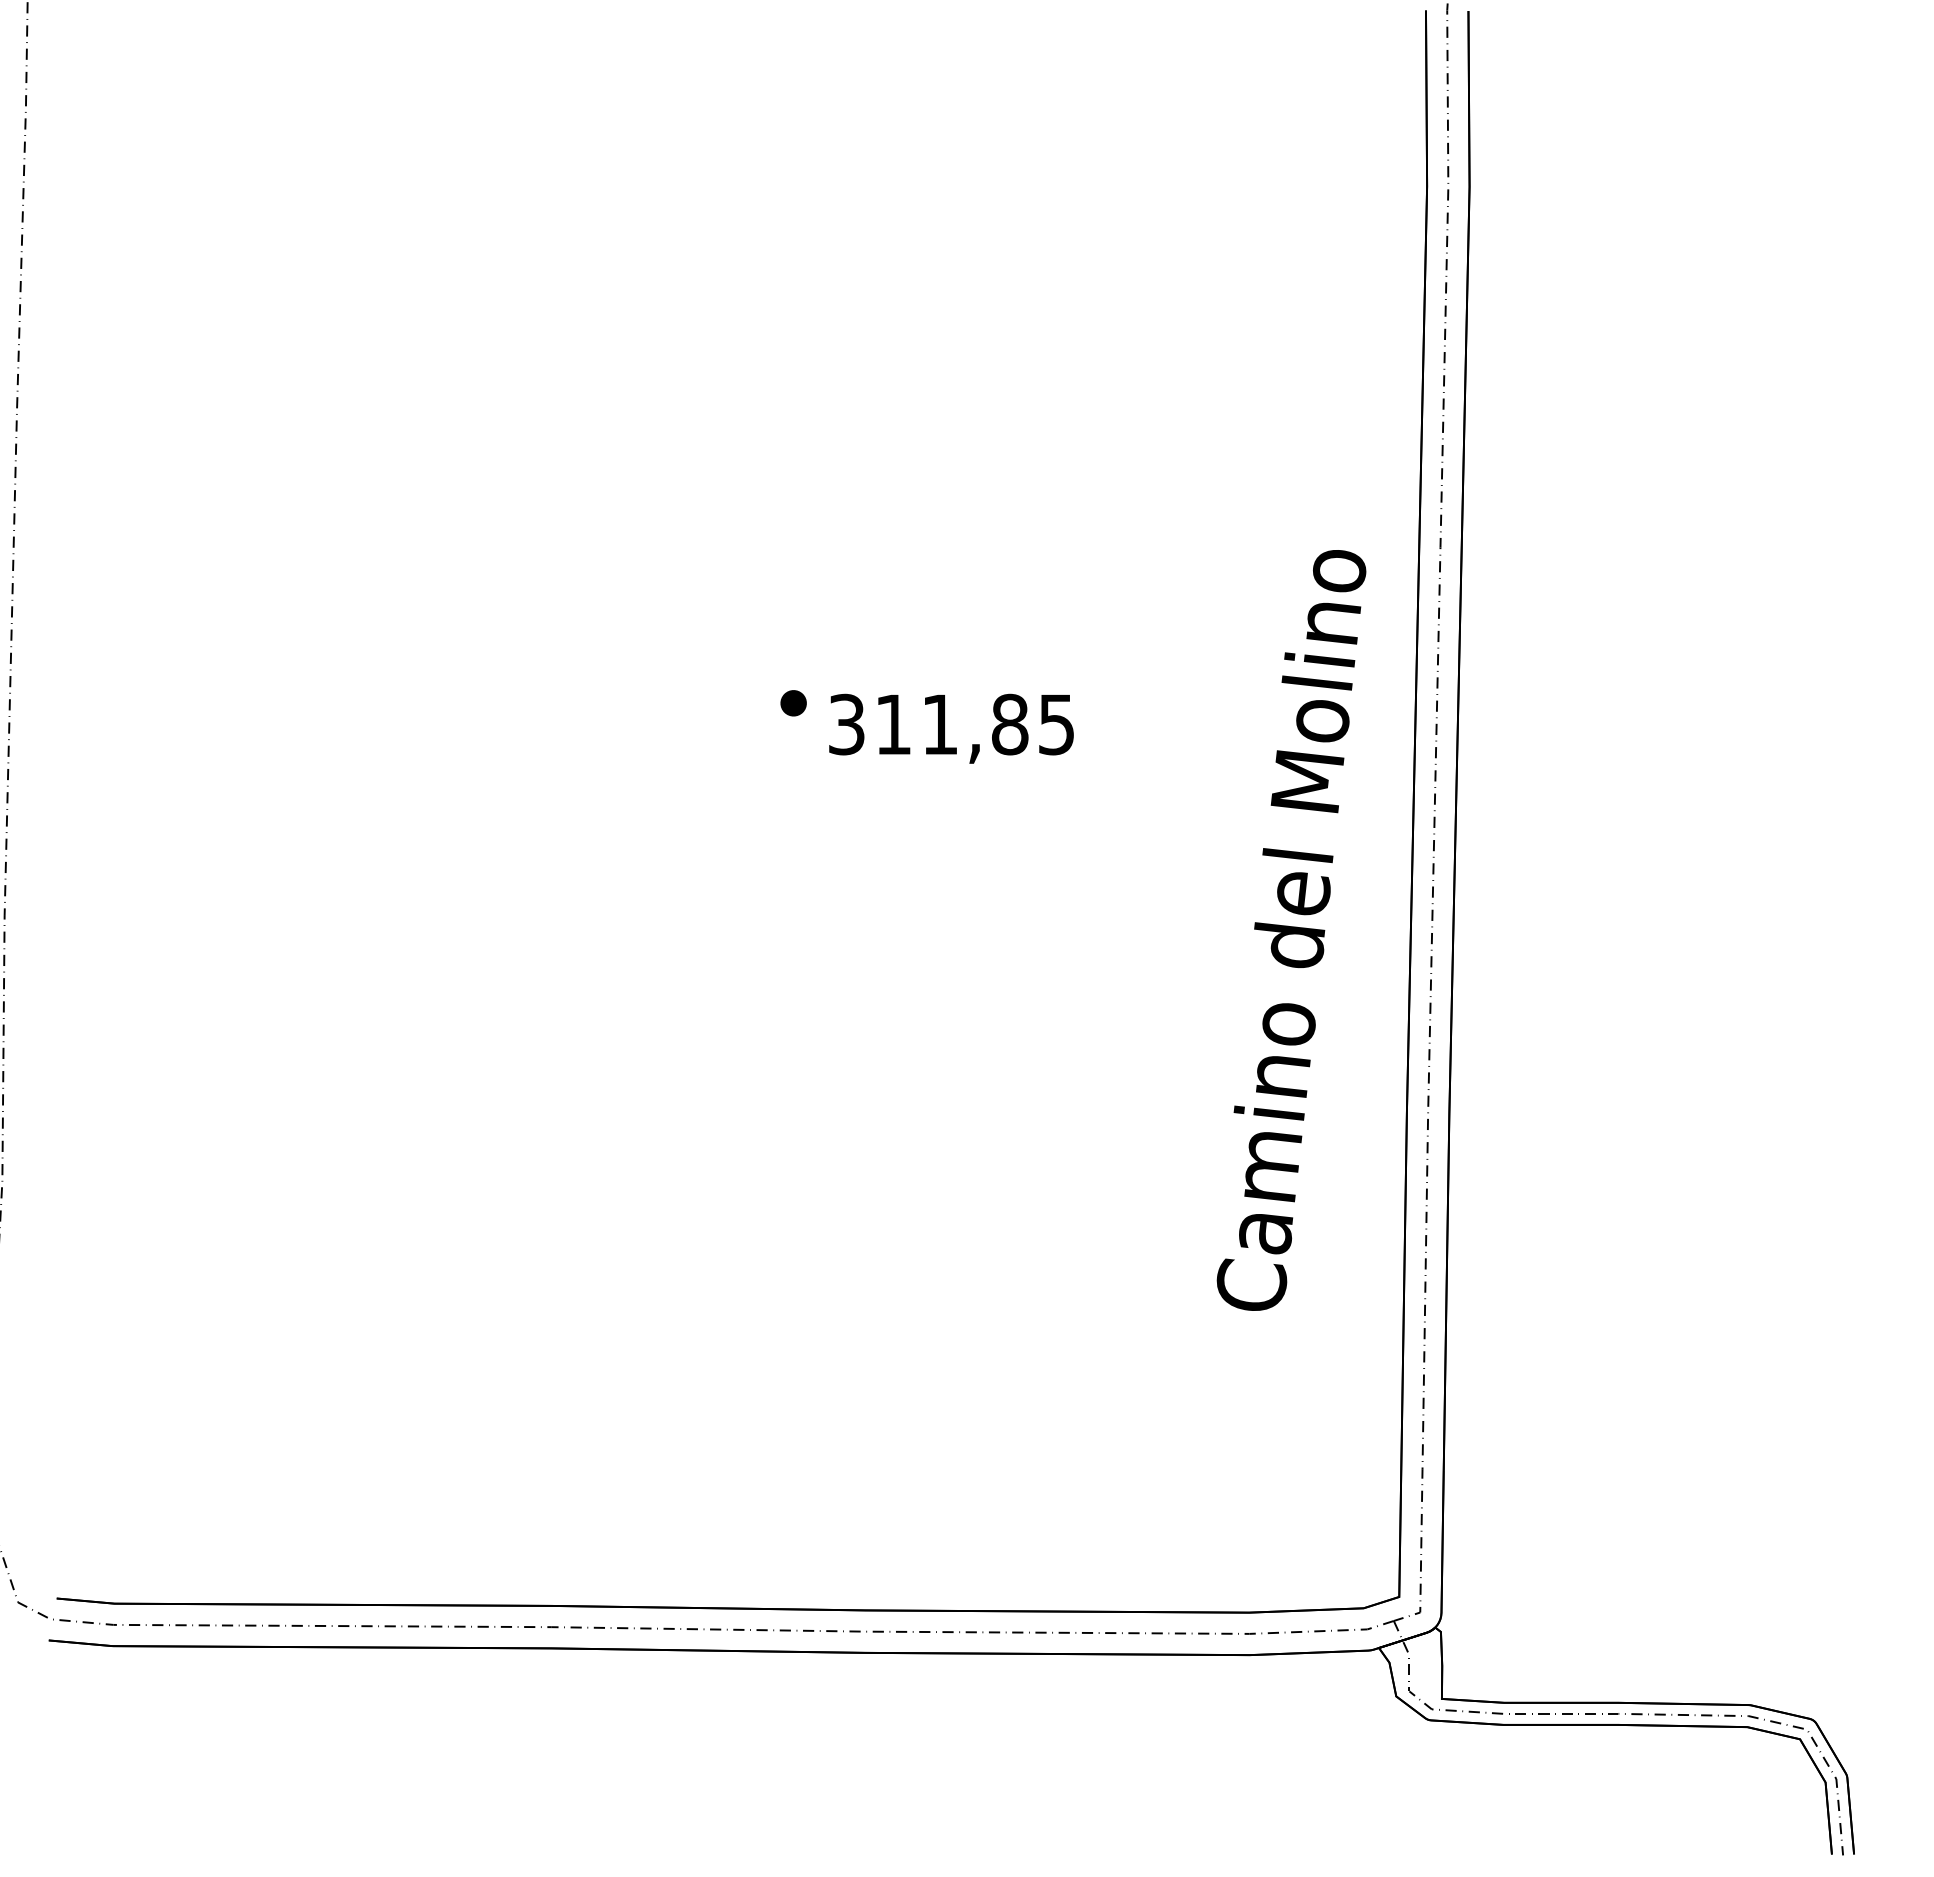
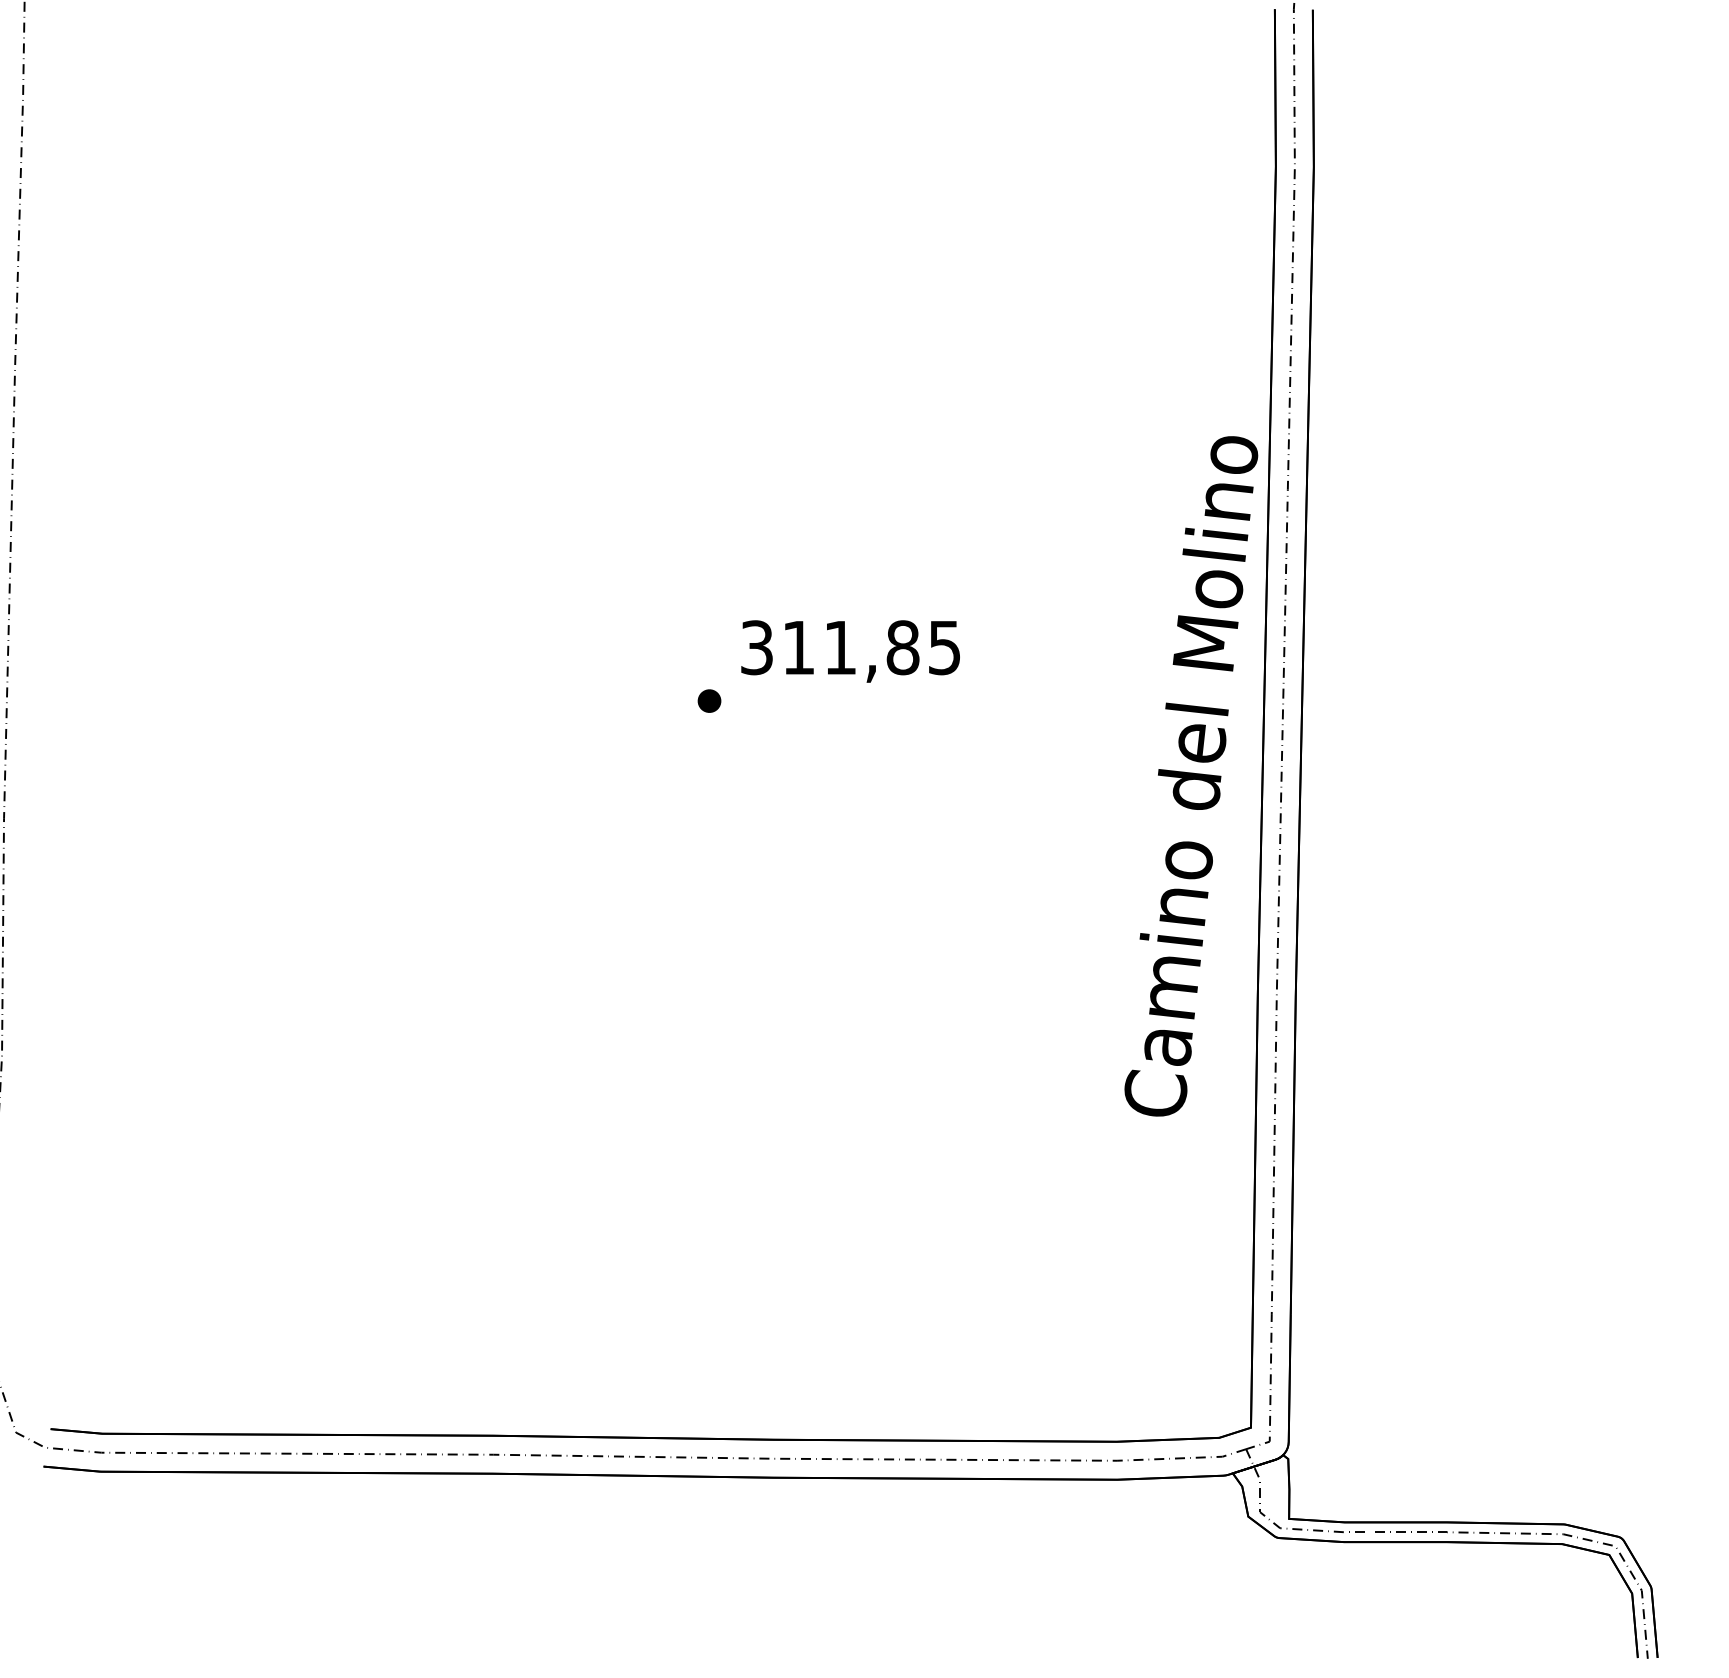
part: (793, 703) -> (709, 701), moved
text: (1291, 930) -> (1191, 776), moved

